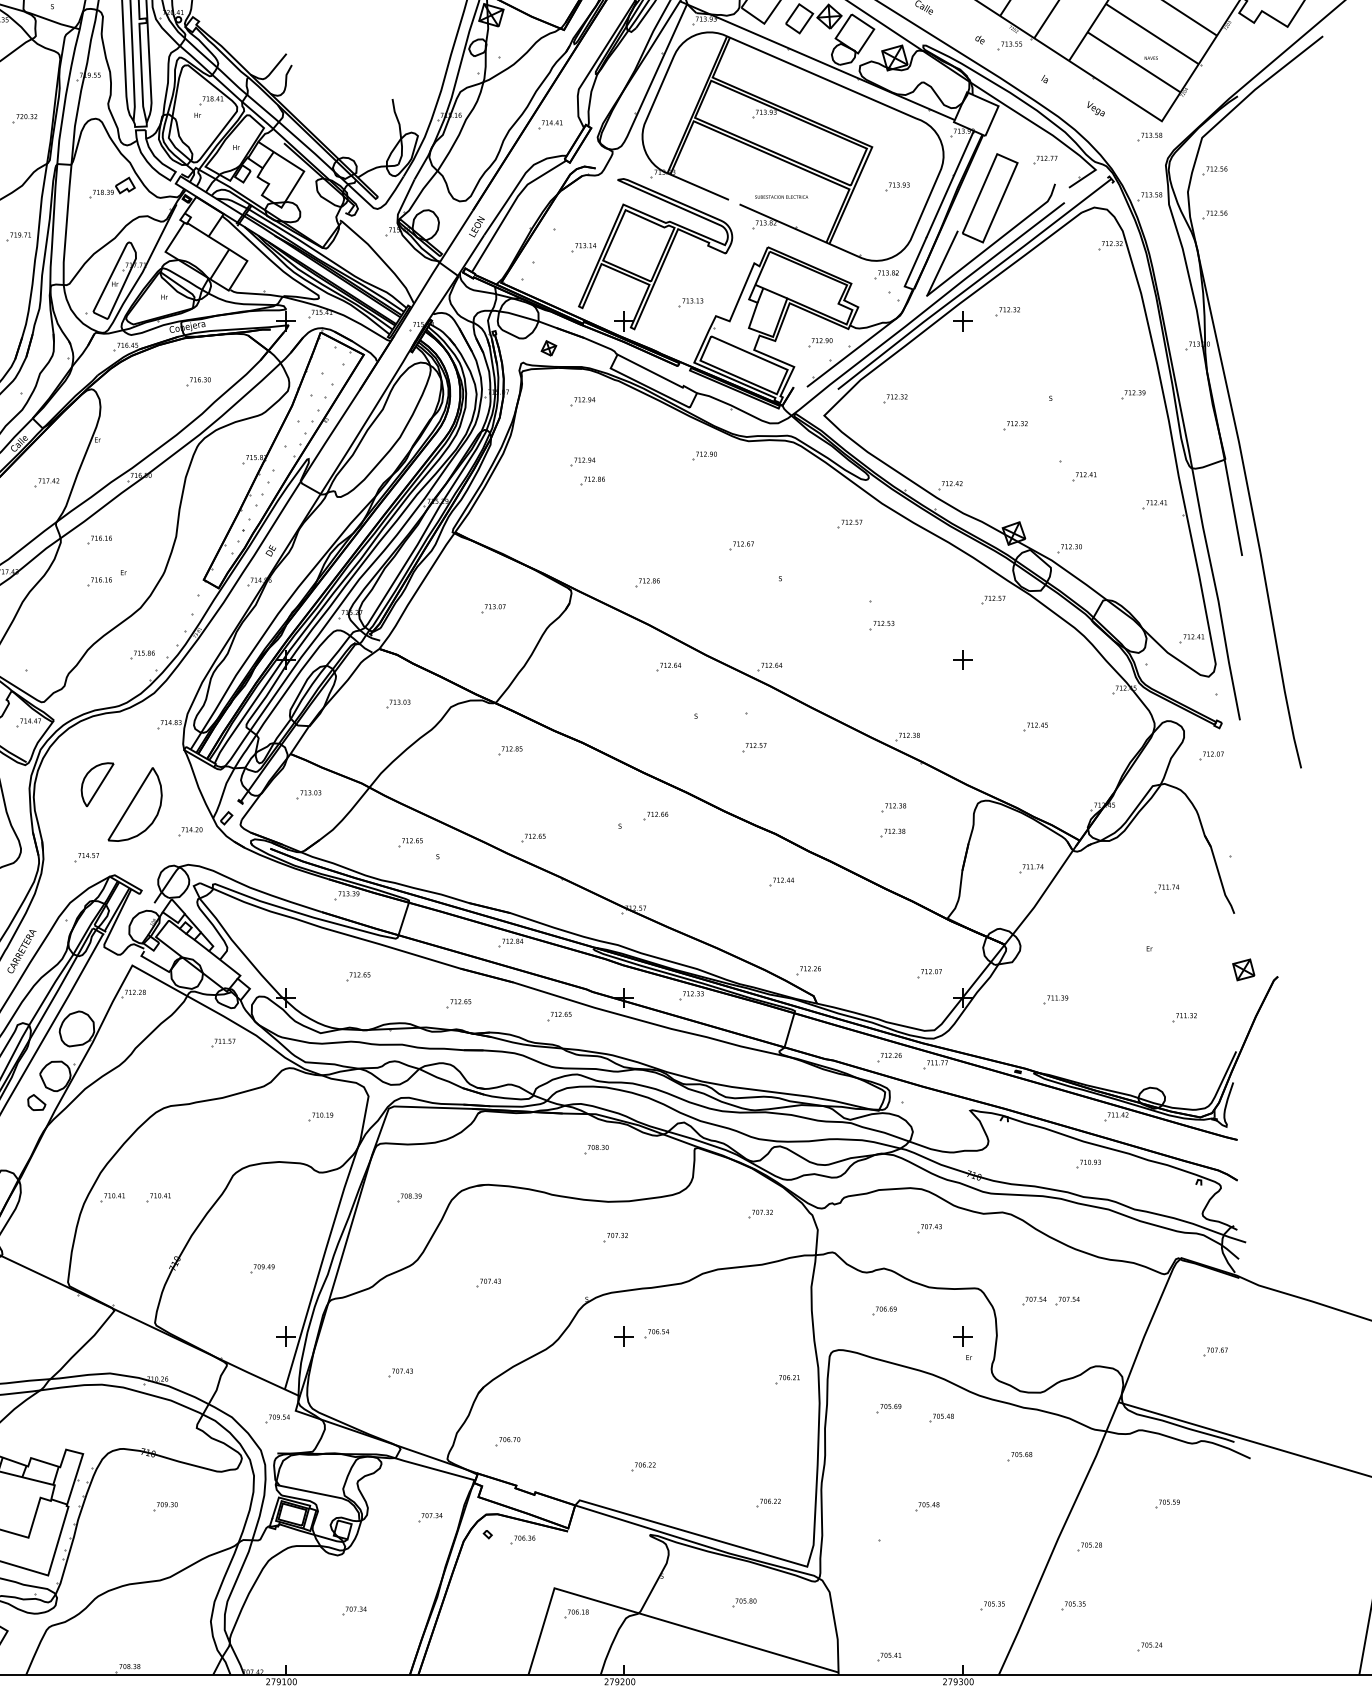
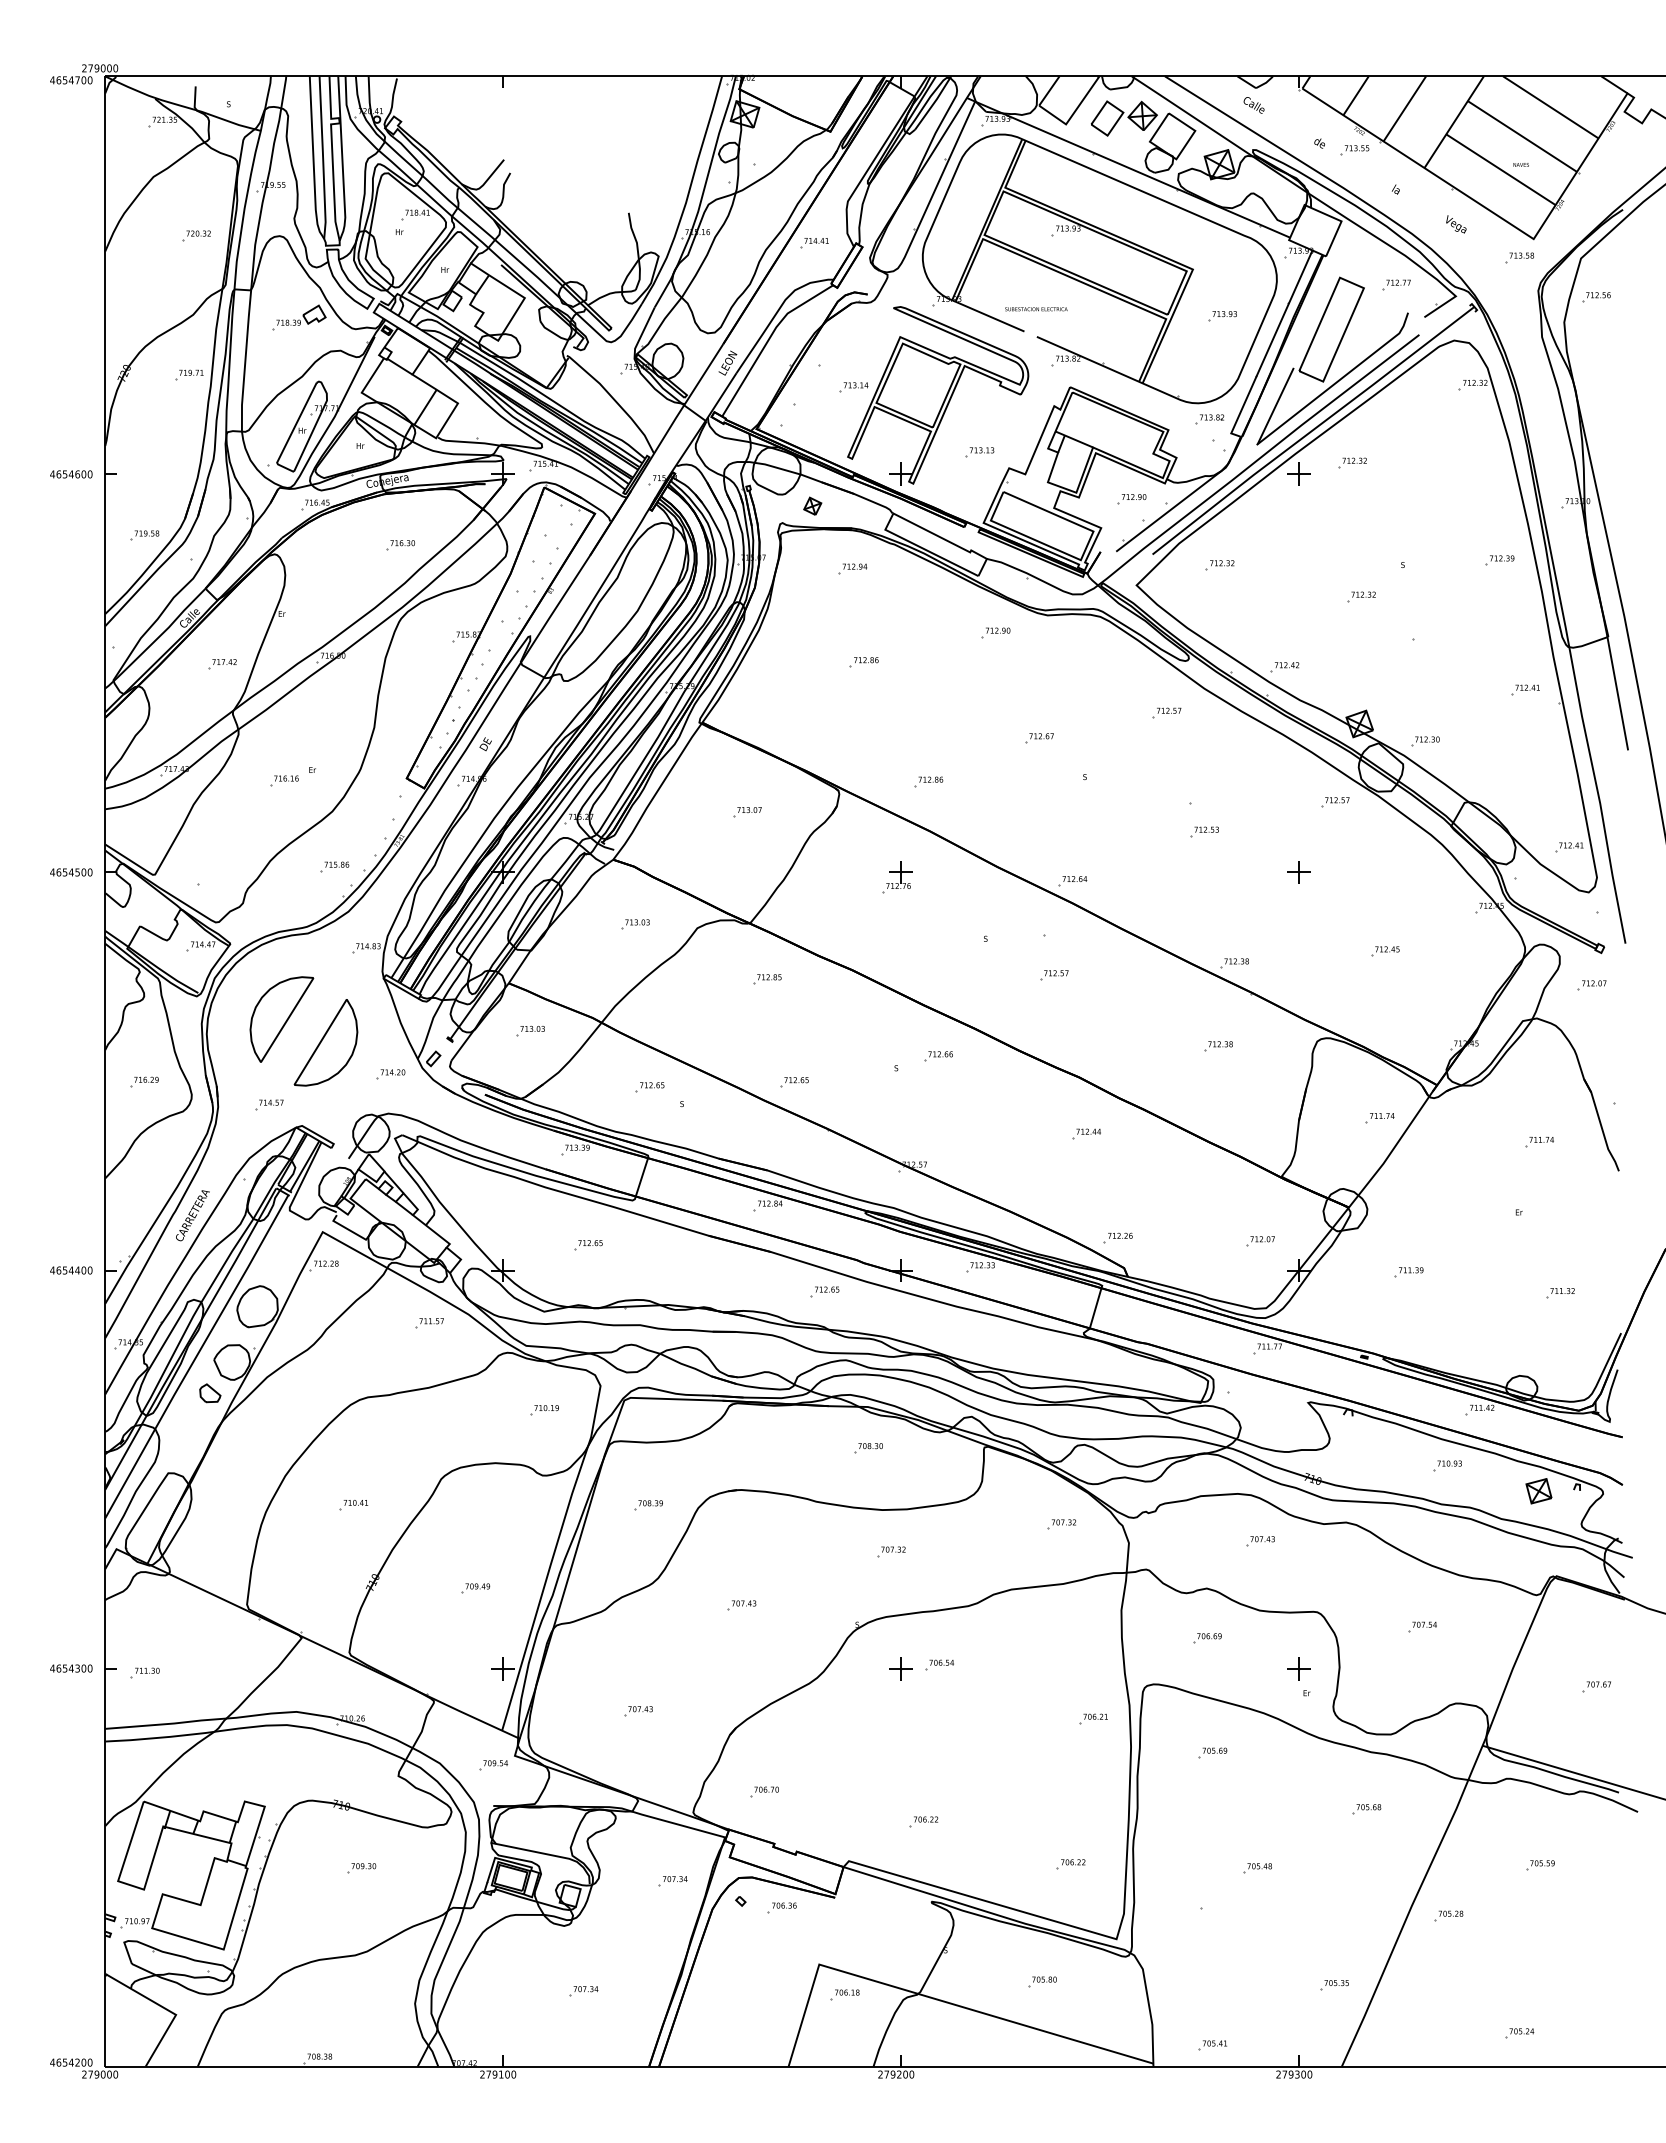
part: (1149, 196) -> (1519, 327), removed
text: (781, 197) -> (1036, 309), moved
part: (1215, 215) -> (1596, 349), removed
part: (582, 461) -> (852, 639), removed
part: (1084, 476) -> (1442, 656), removed
part: (99, 539) -> (284, 731), removed
part: (621, 664) -> (897, 877), added
part: (668, 667) -> (953, 881), removed
part: (97, 784) -> (281, 1019), size x1.67
part: (893, 833) -> (1217, 1076), removed
part: (1243, 970) -> (1538, 1491), moved
part: (458, 1003) -> (706, 1276), removed
part: (888, 1056) -> (1212, 1339), removed
part: (112, 1197) -> (299, 1505), removed
part: (1034, 1300) -> (1383, 1626), removed
part: (941, 1418) -> (1274, 1764), removed
part: (1073, 1606) -> (1429, 1985), removed

